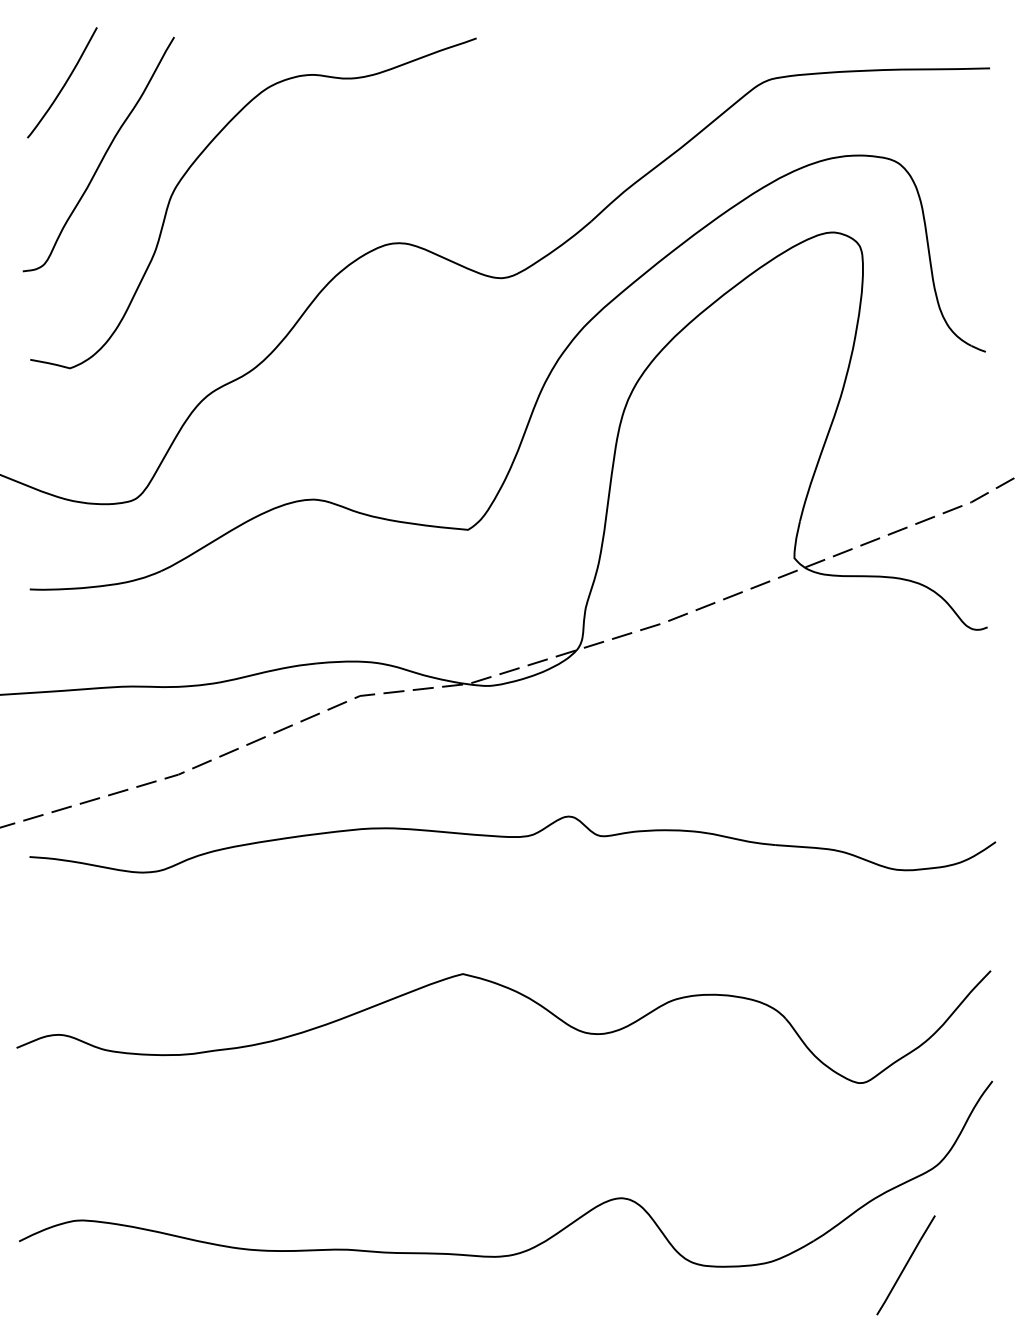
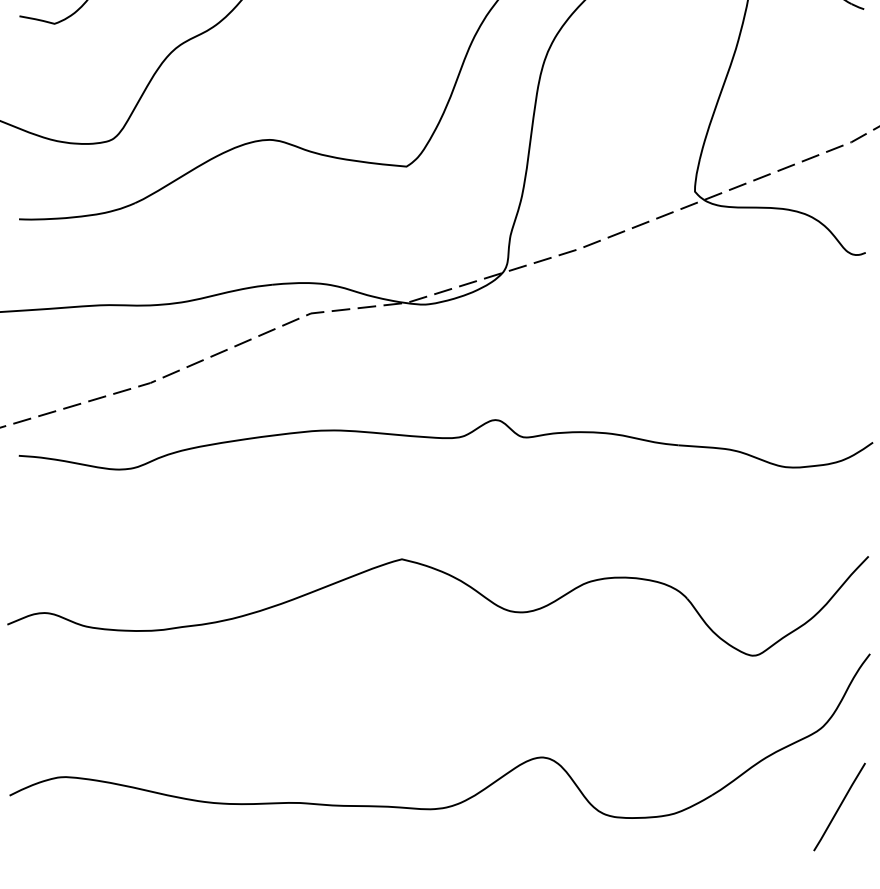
line: (905, 1265) -> (839, 807), moved

